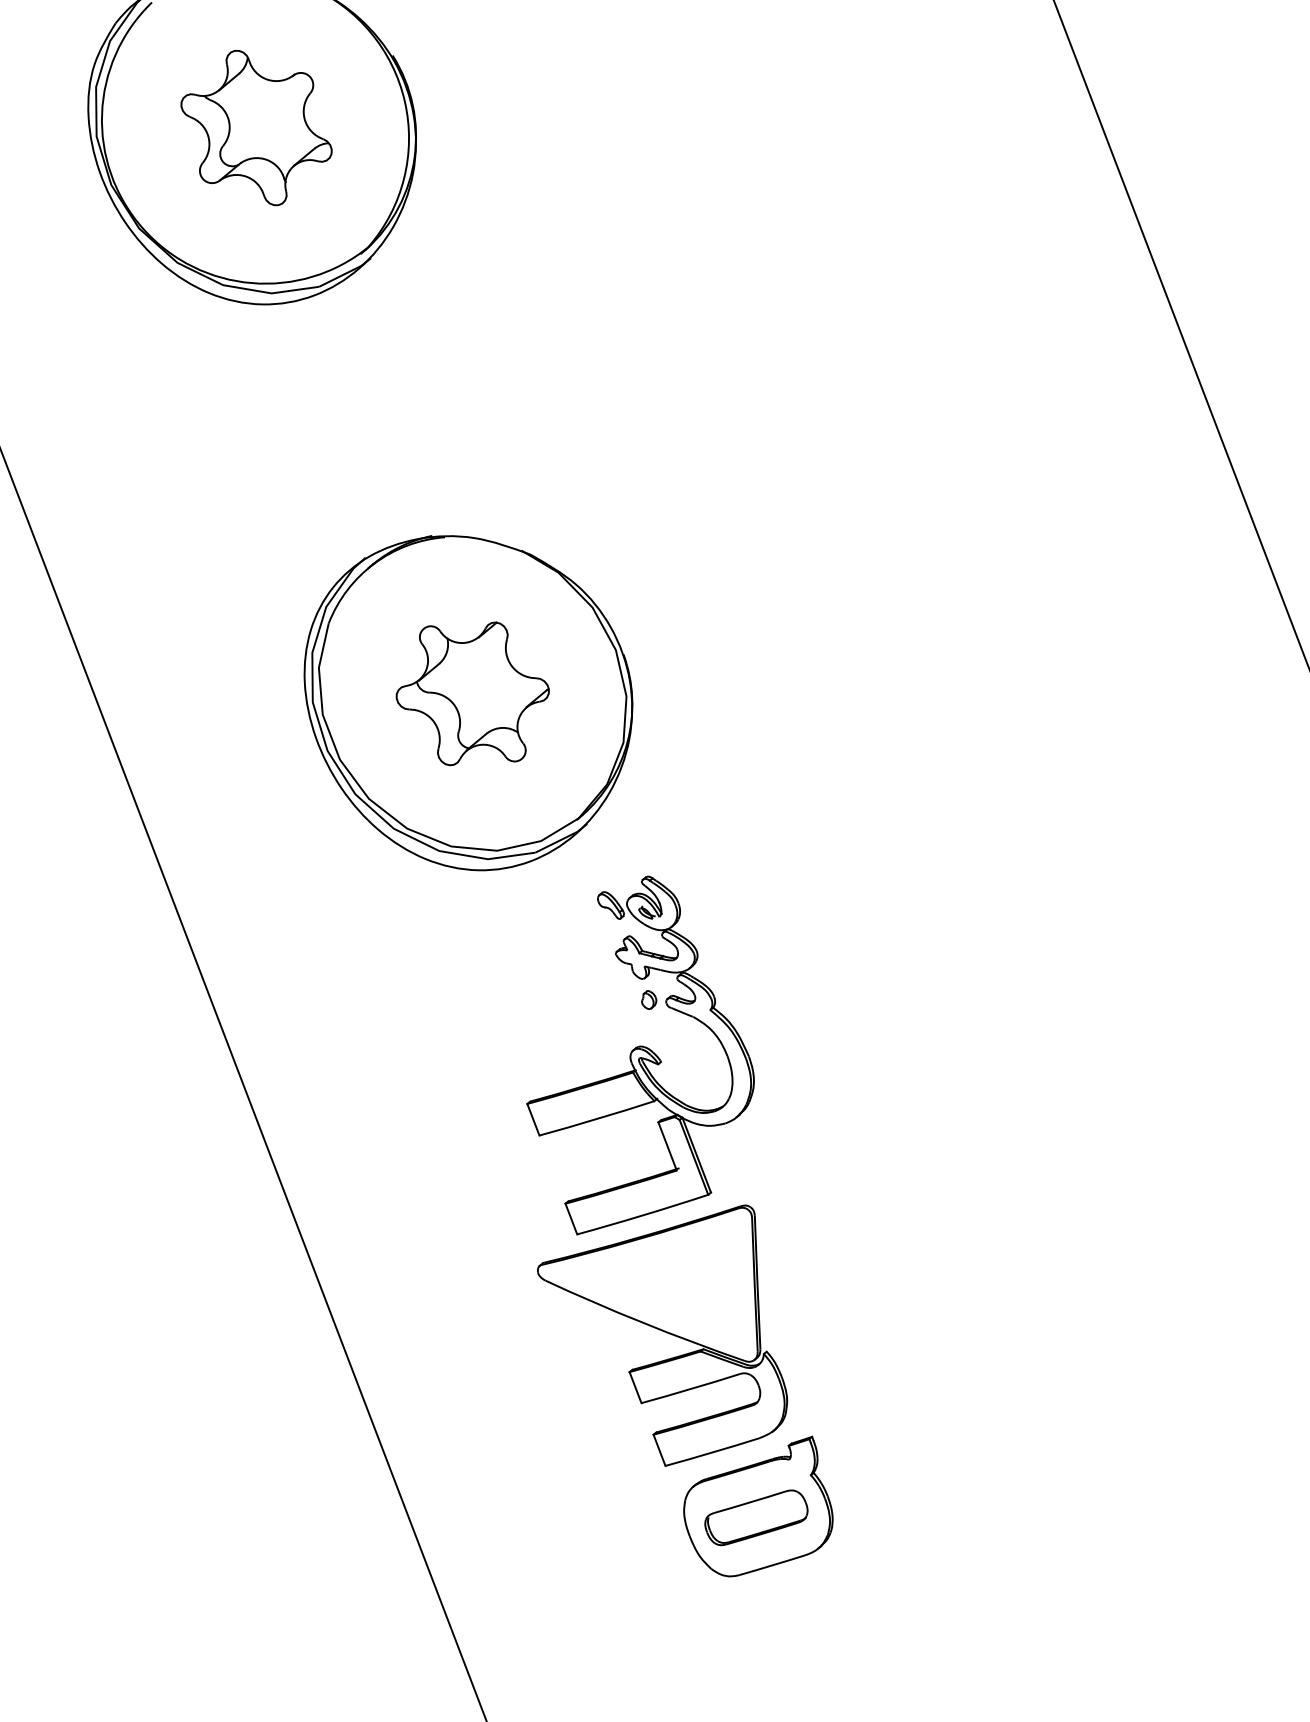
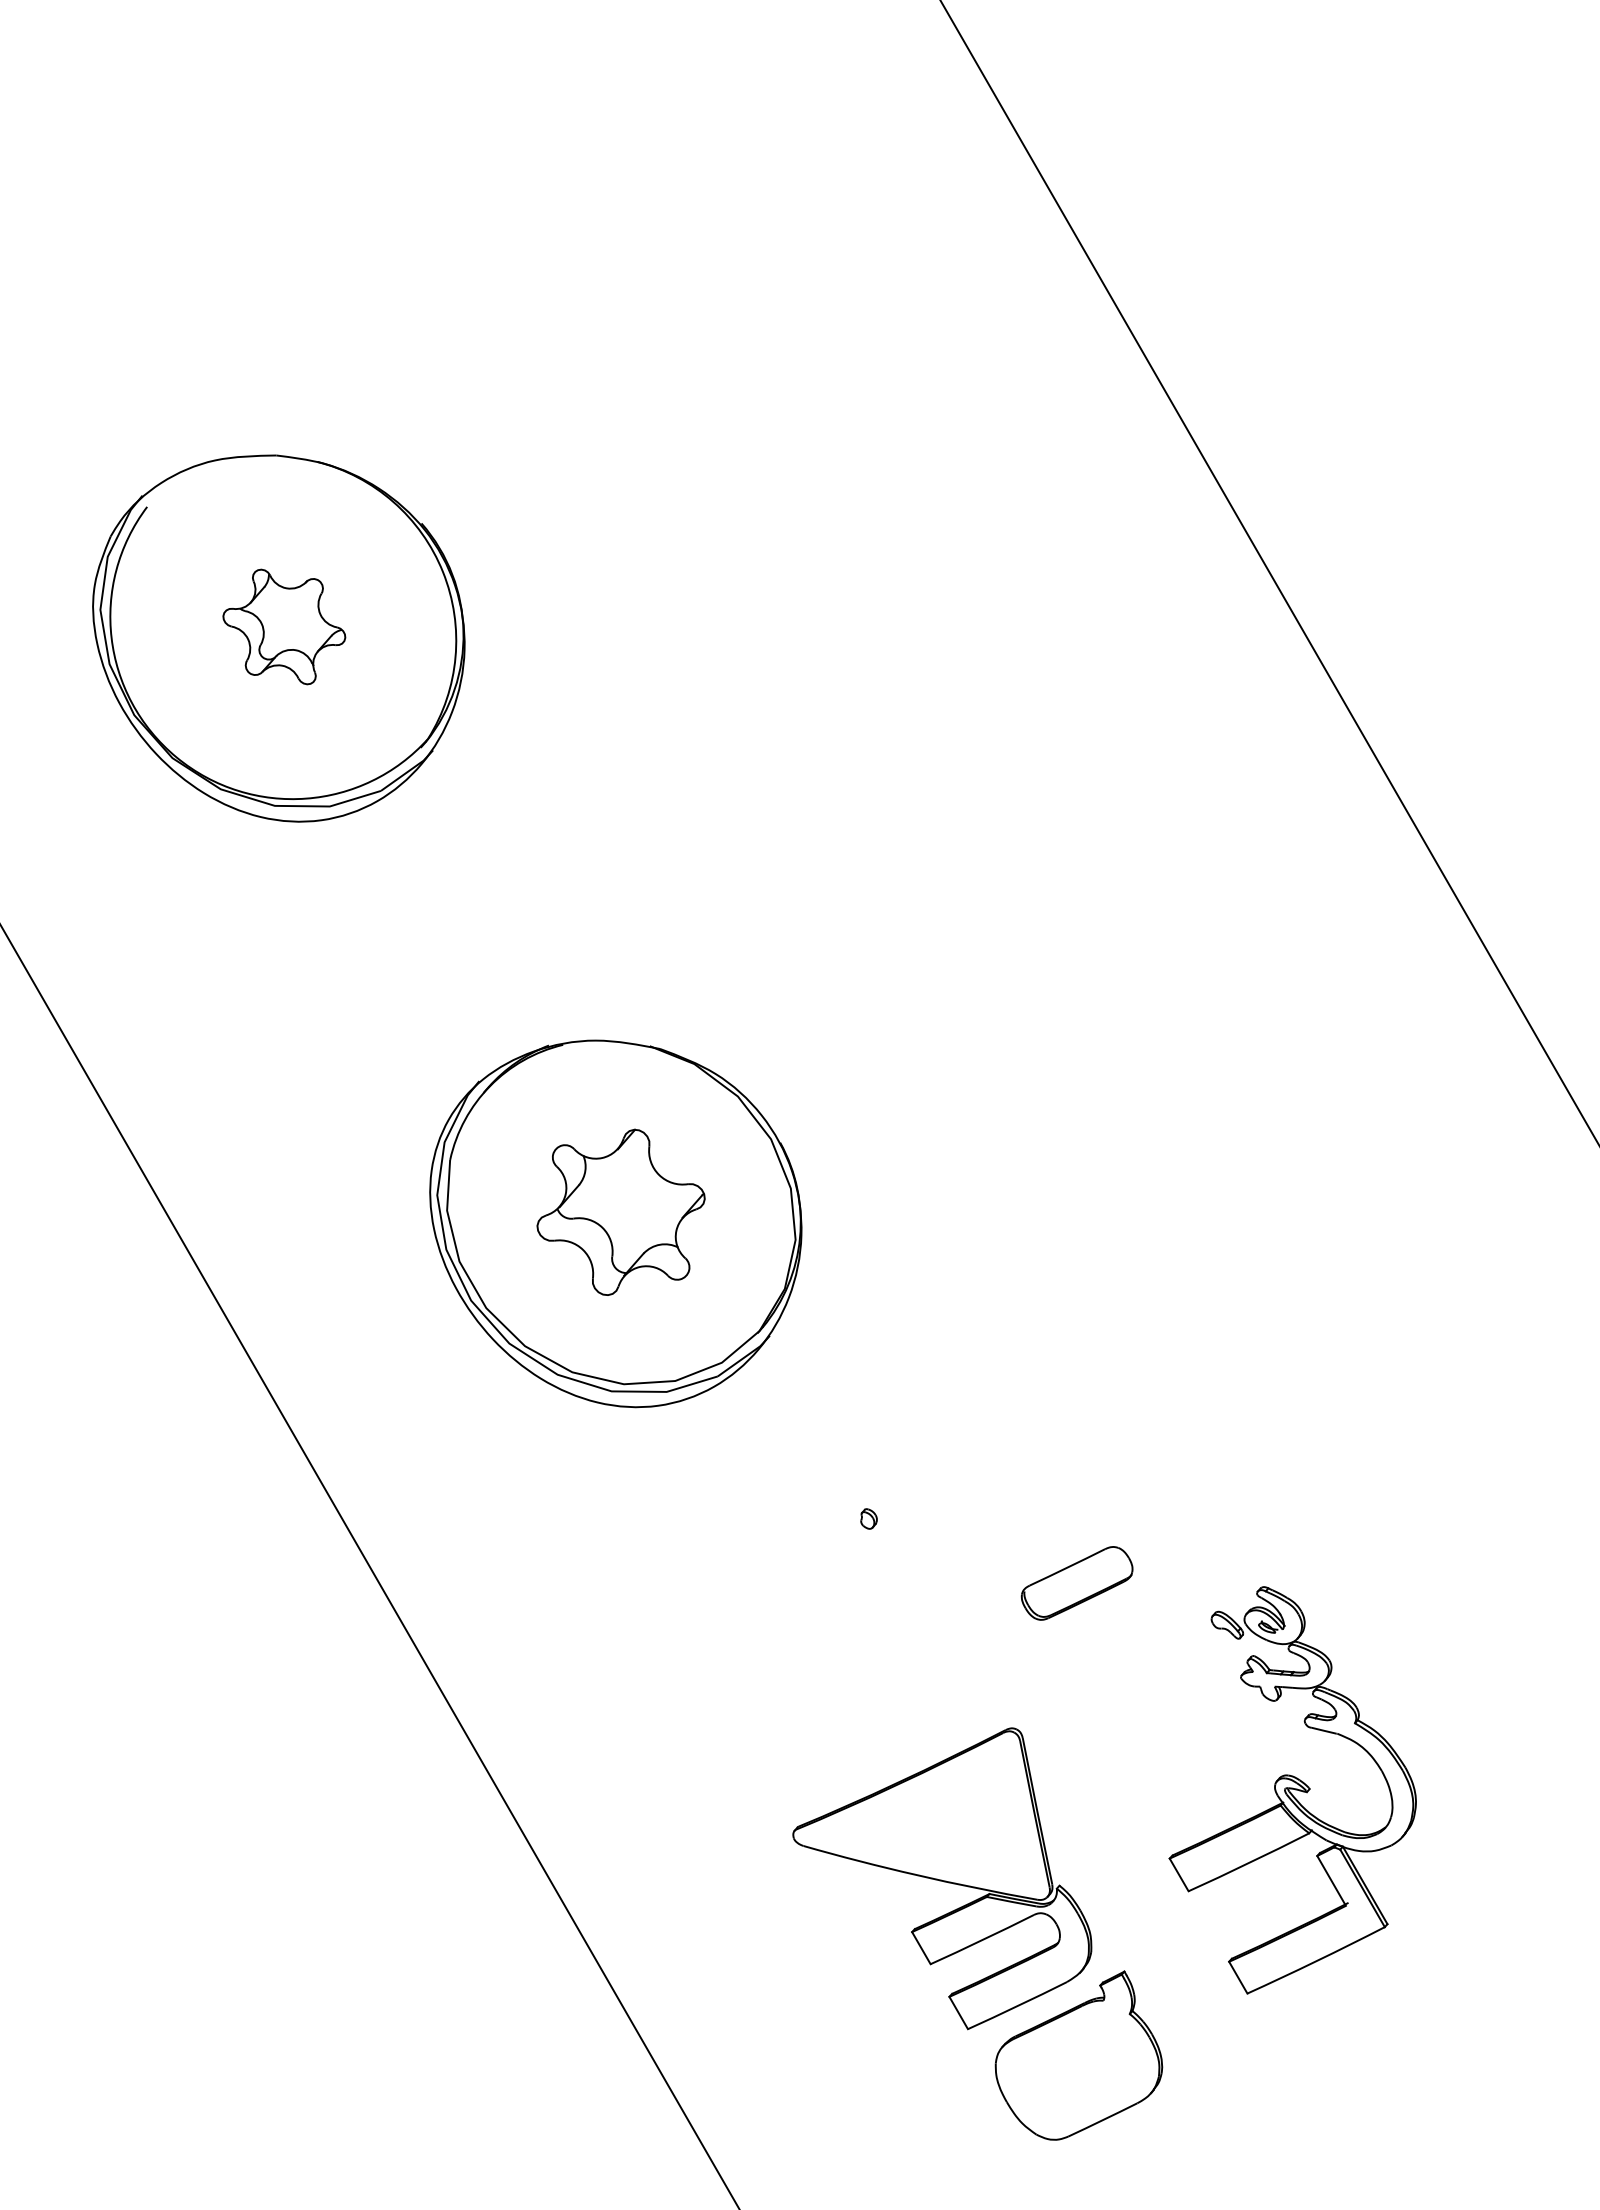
part: (256, 127) -> (284, 626), size x0.7
part: (645, 1060) -> (1292, 1790), moved
part: (755, 1517) -> (1076, 1583), moved

